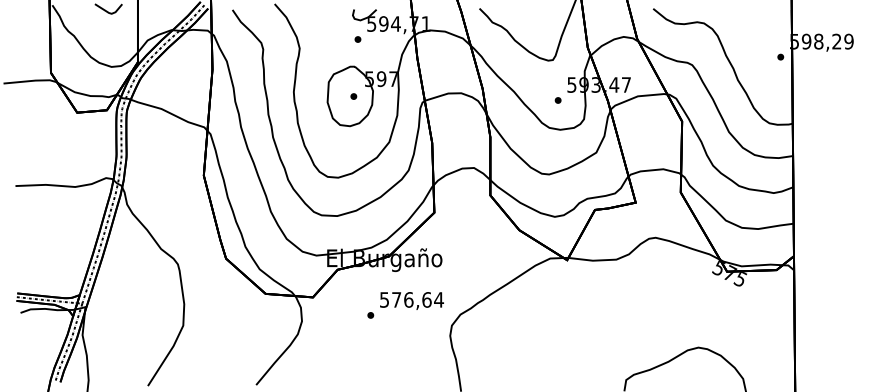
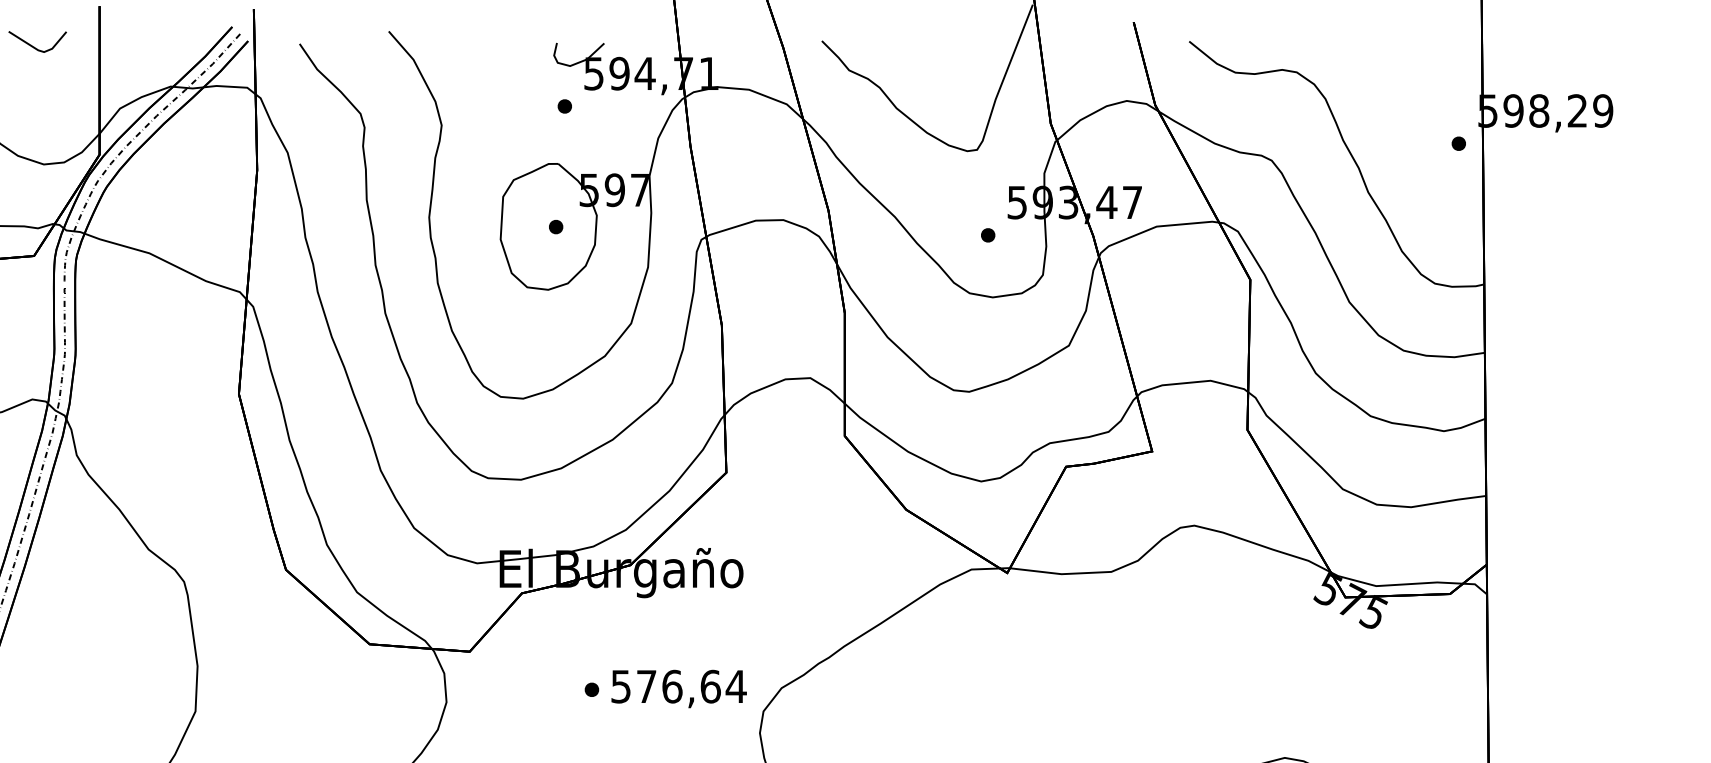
text: (411, 300) -> (678, 687), moved

